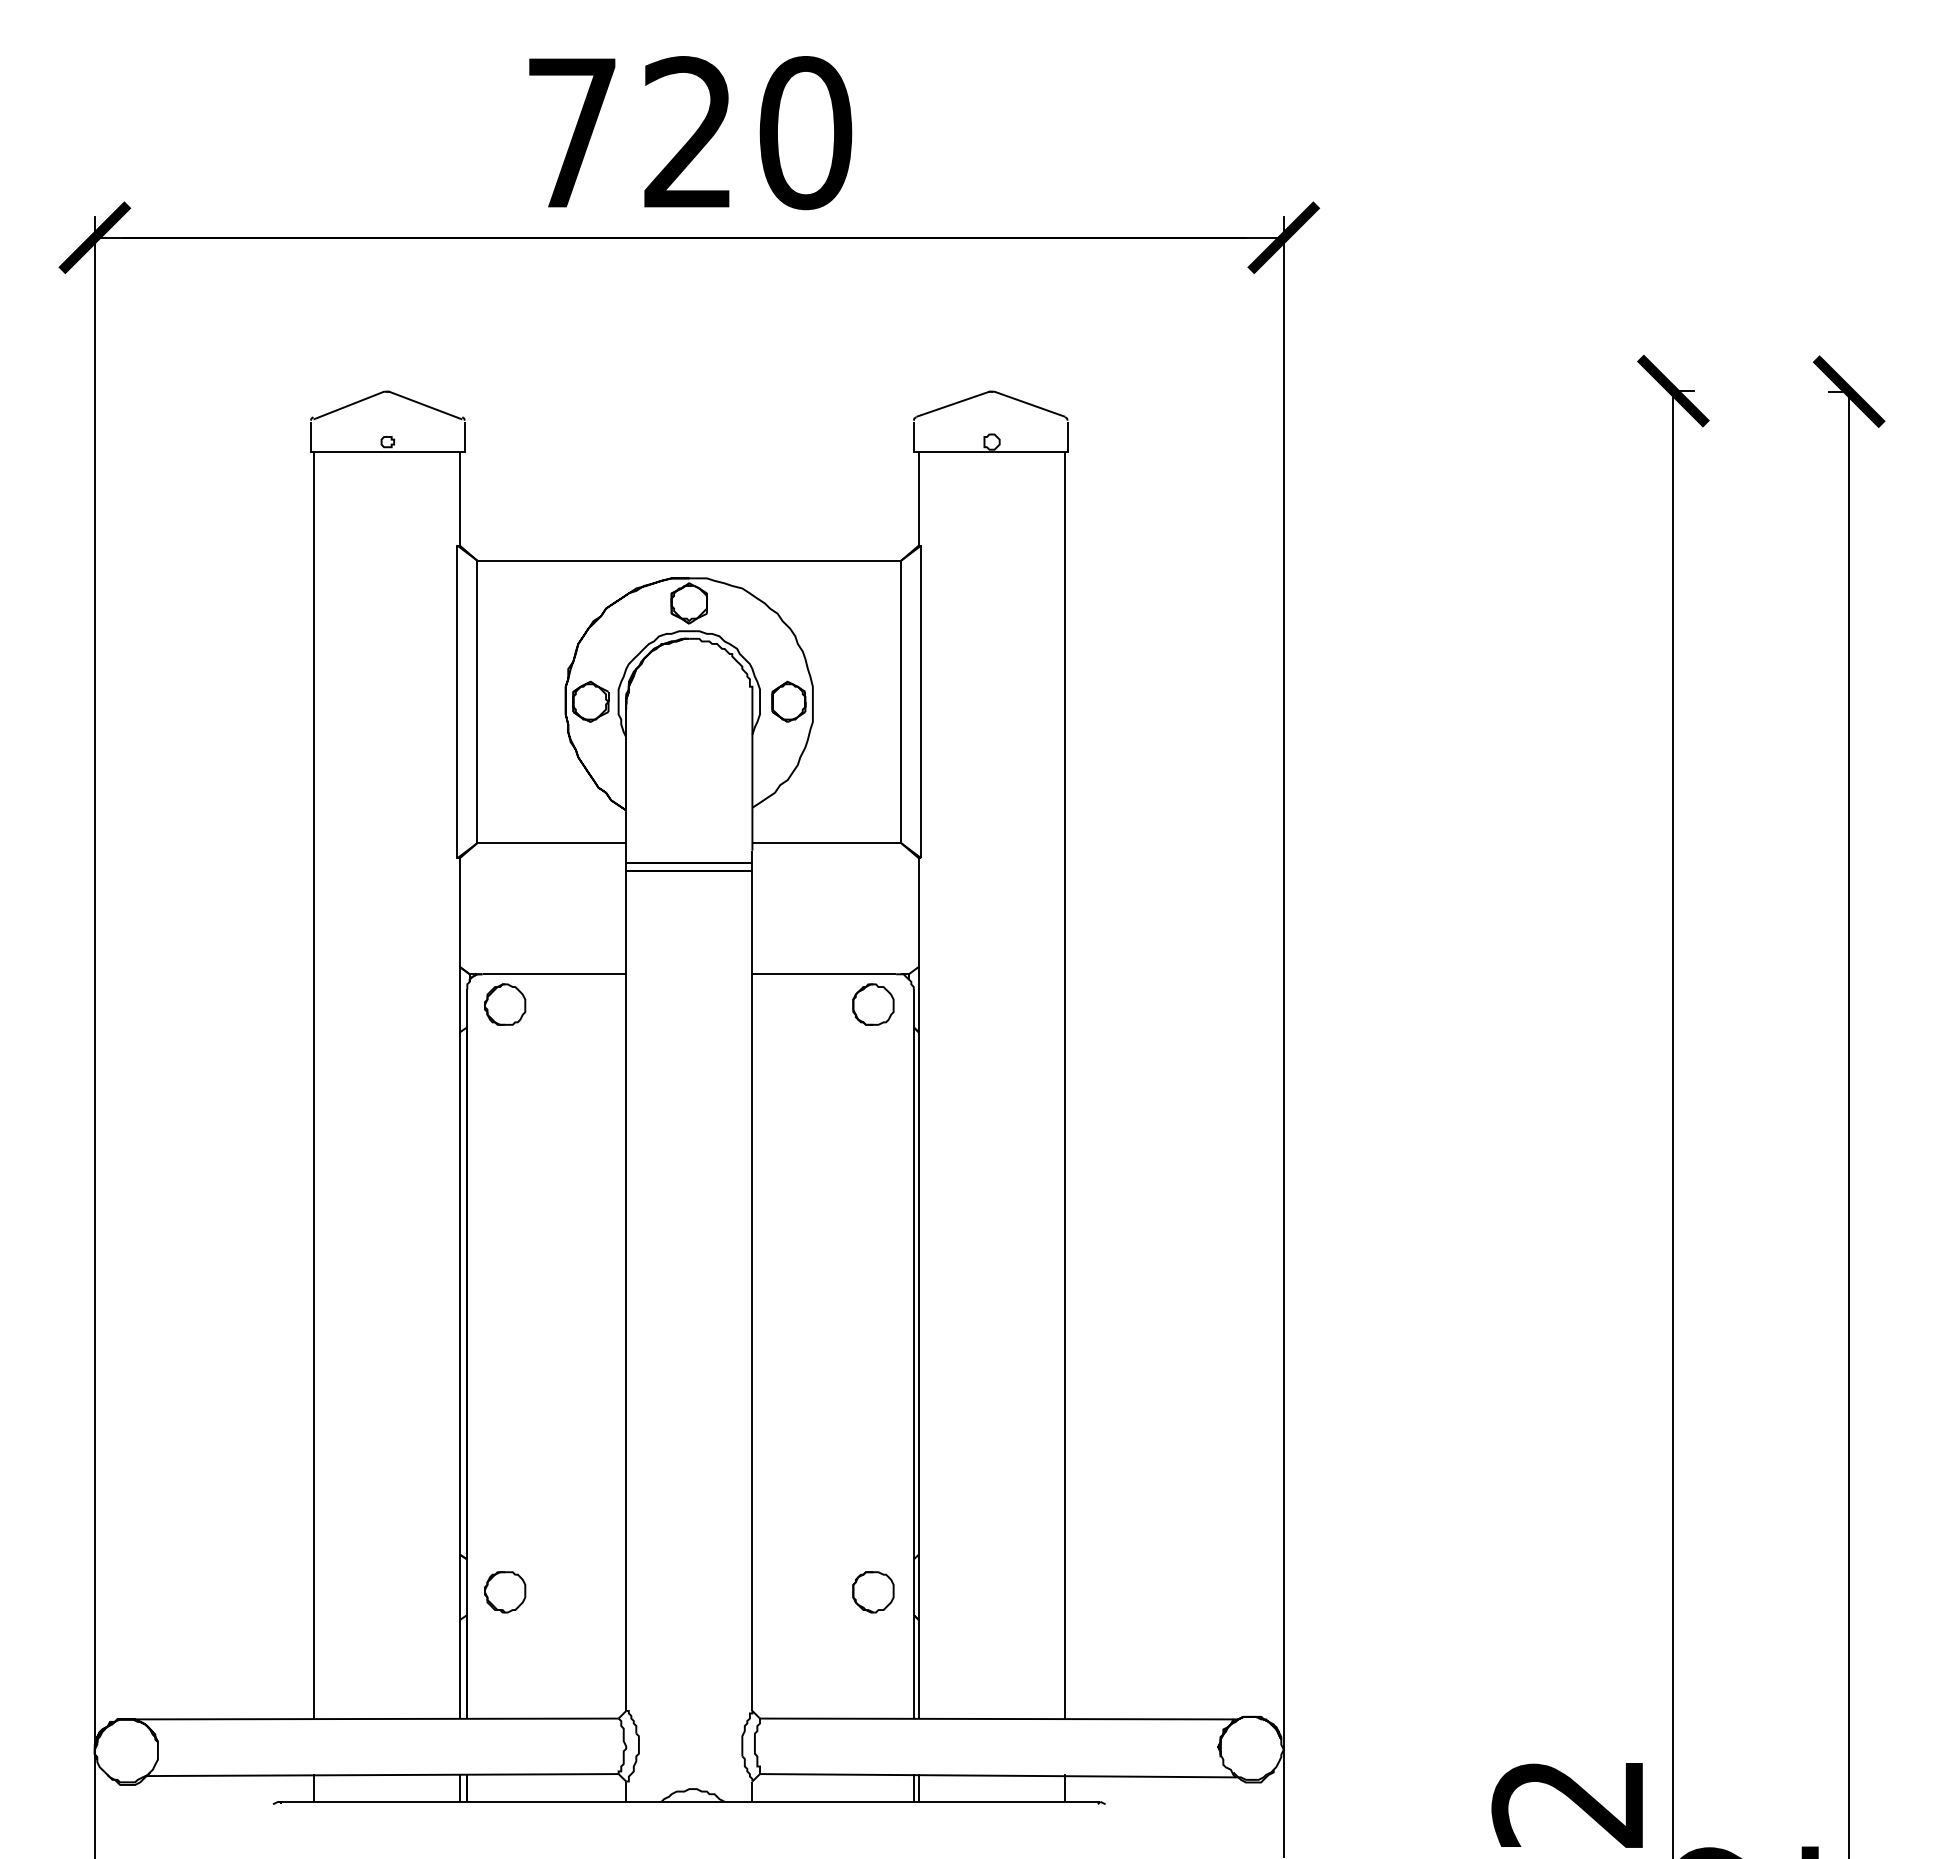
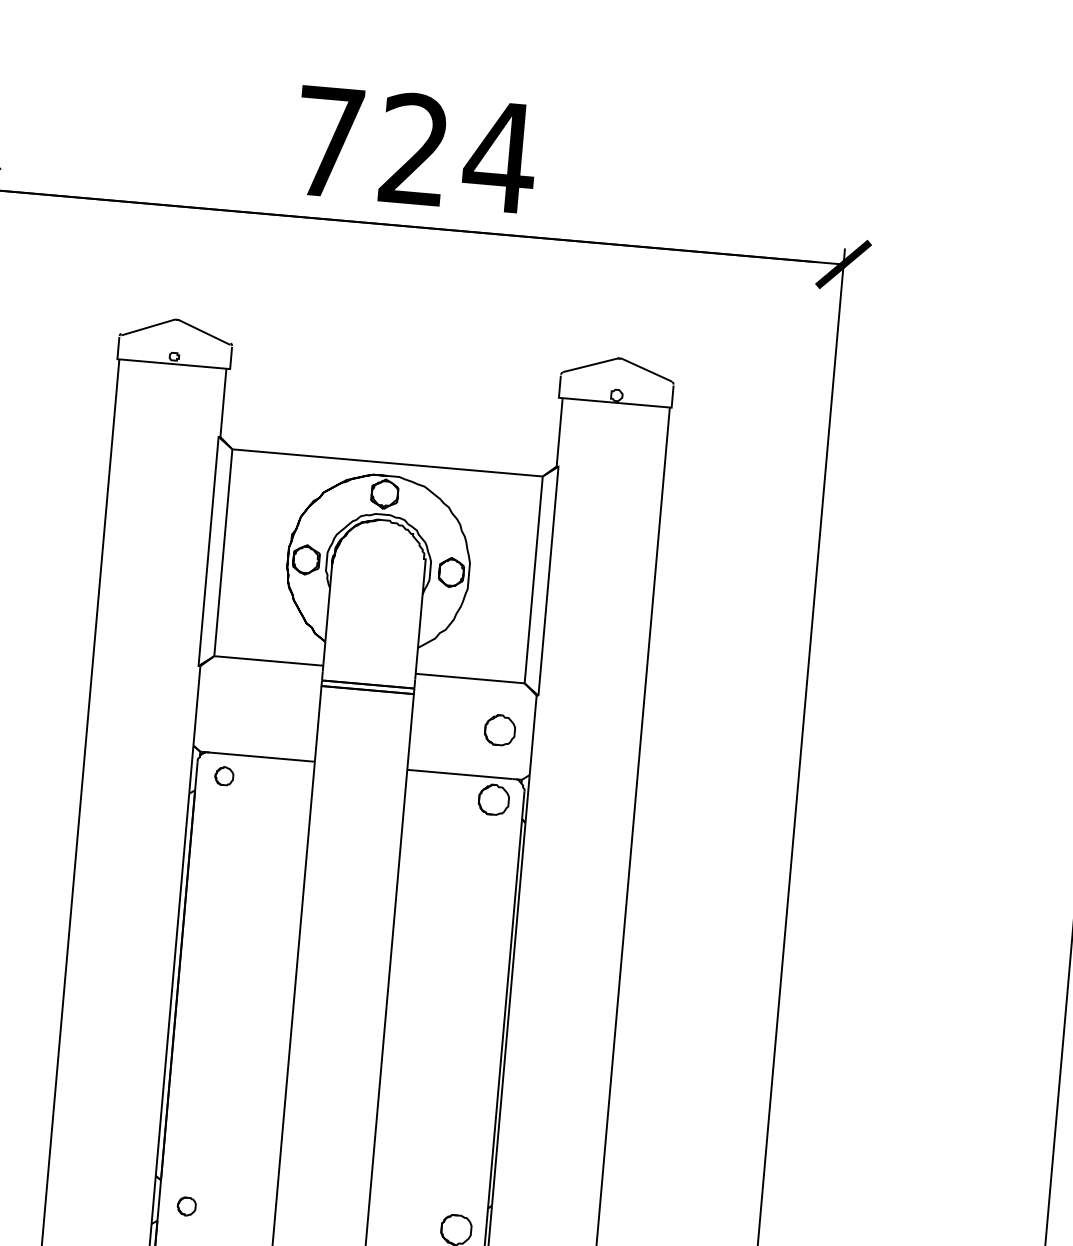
text: (805, 133) -> (500, 157), 720 -> 724
part: (873, 909) -> (500, 730), added
part: (505, 1004) -> (224, 776), size x0.6
part: (505, 1592) -> (186, 1206), size x0.6

